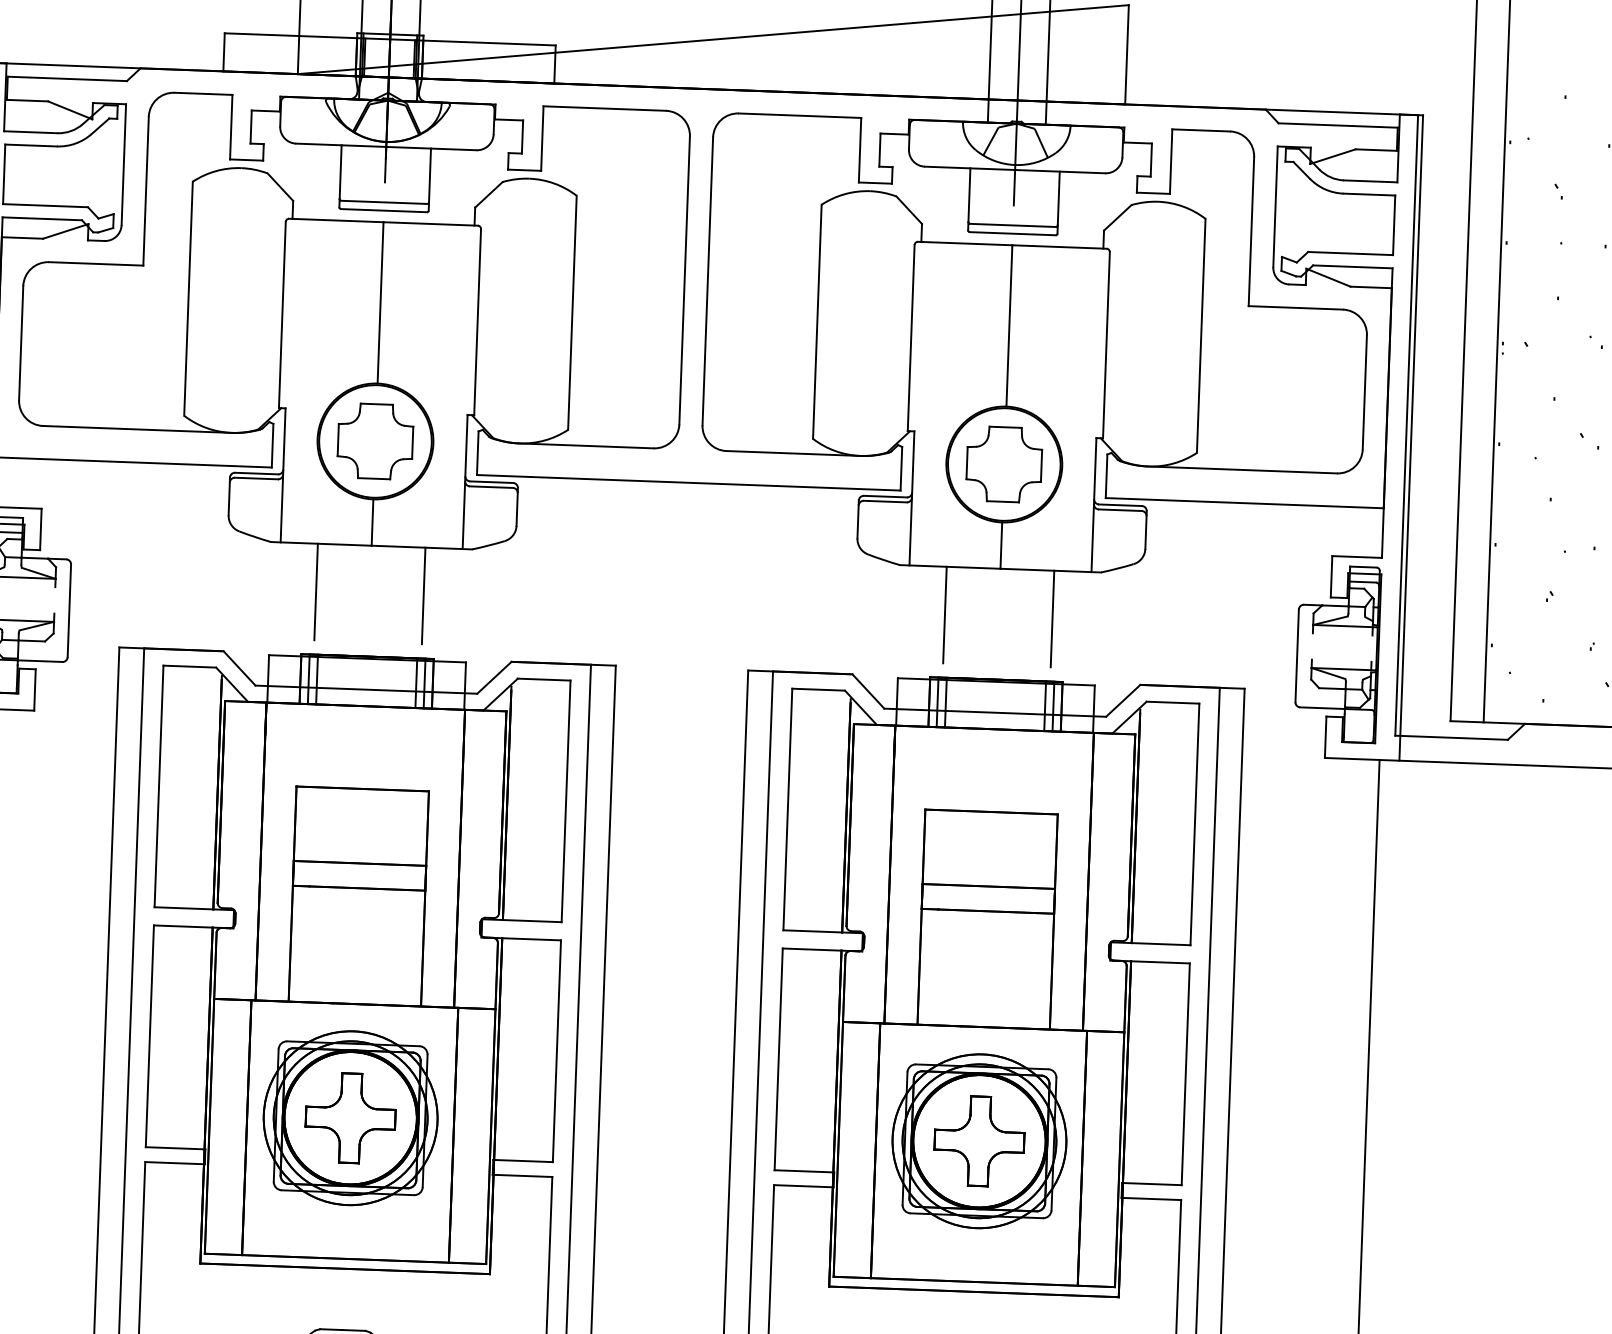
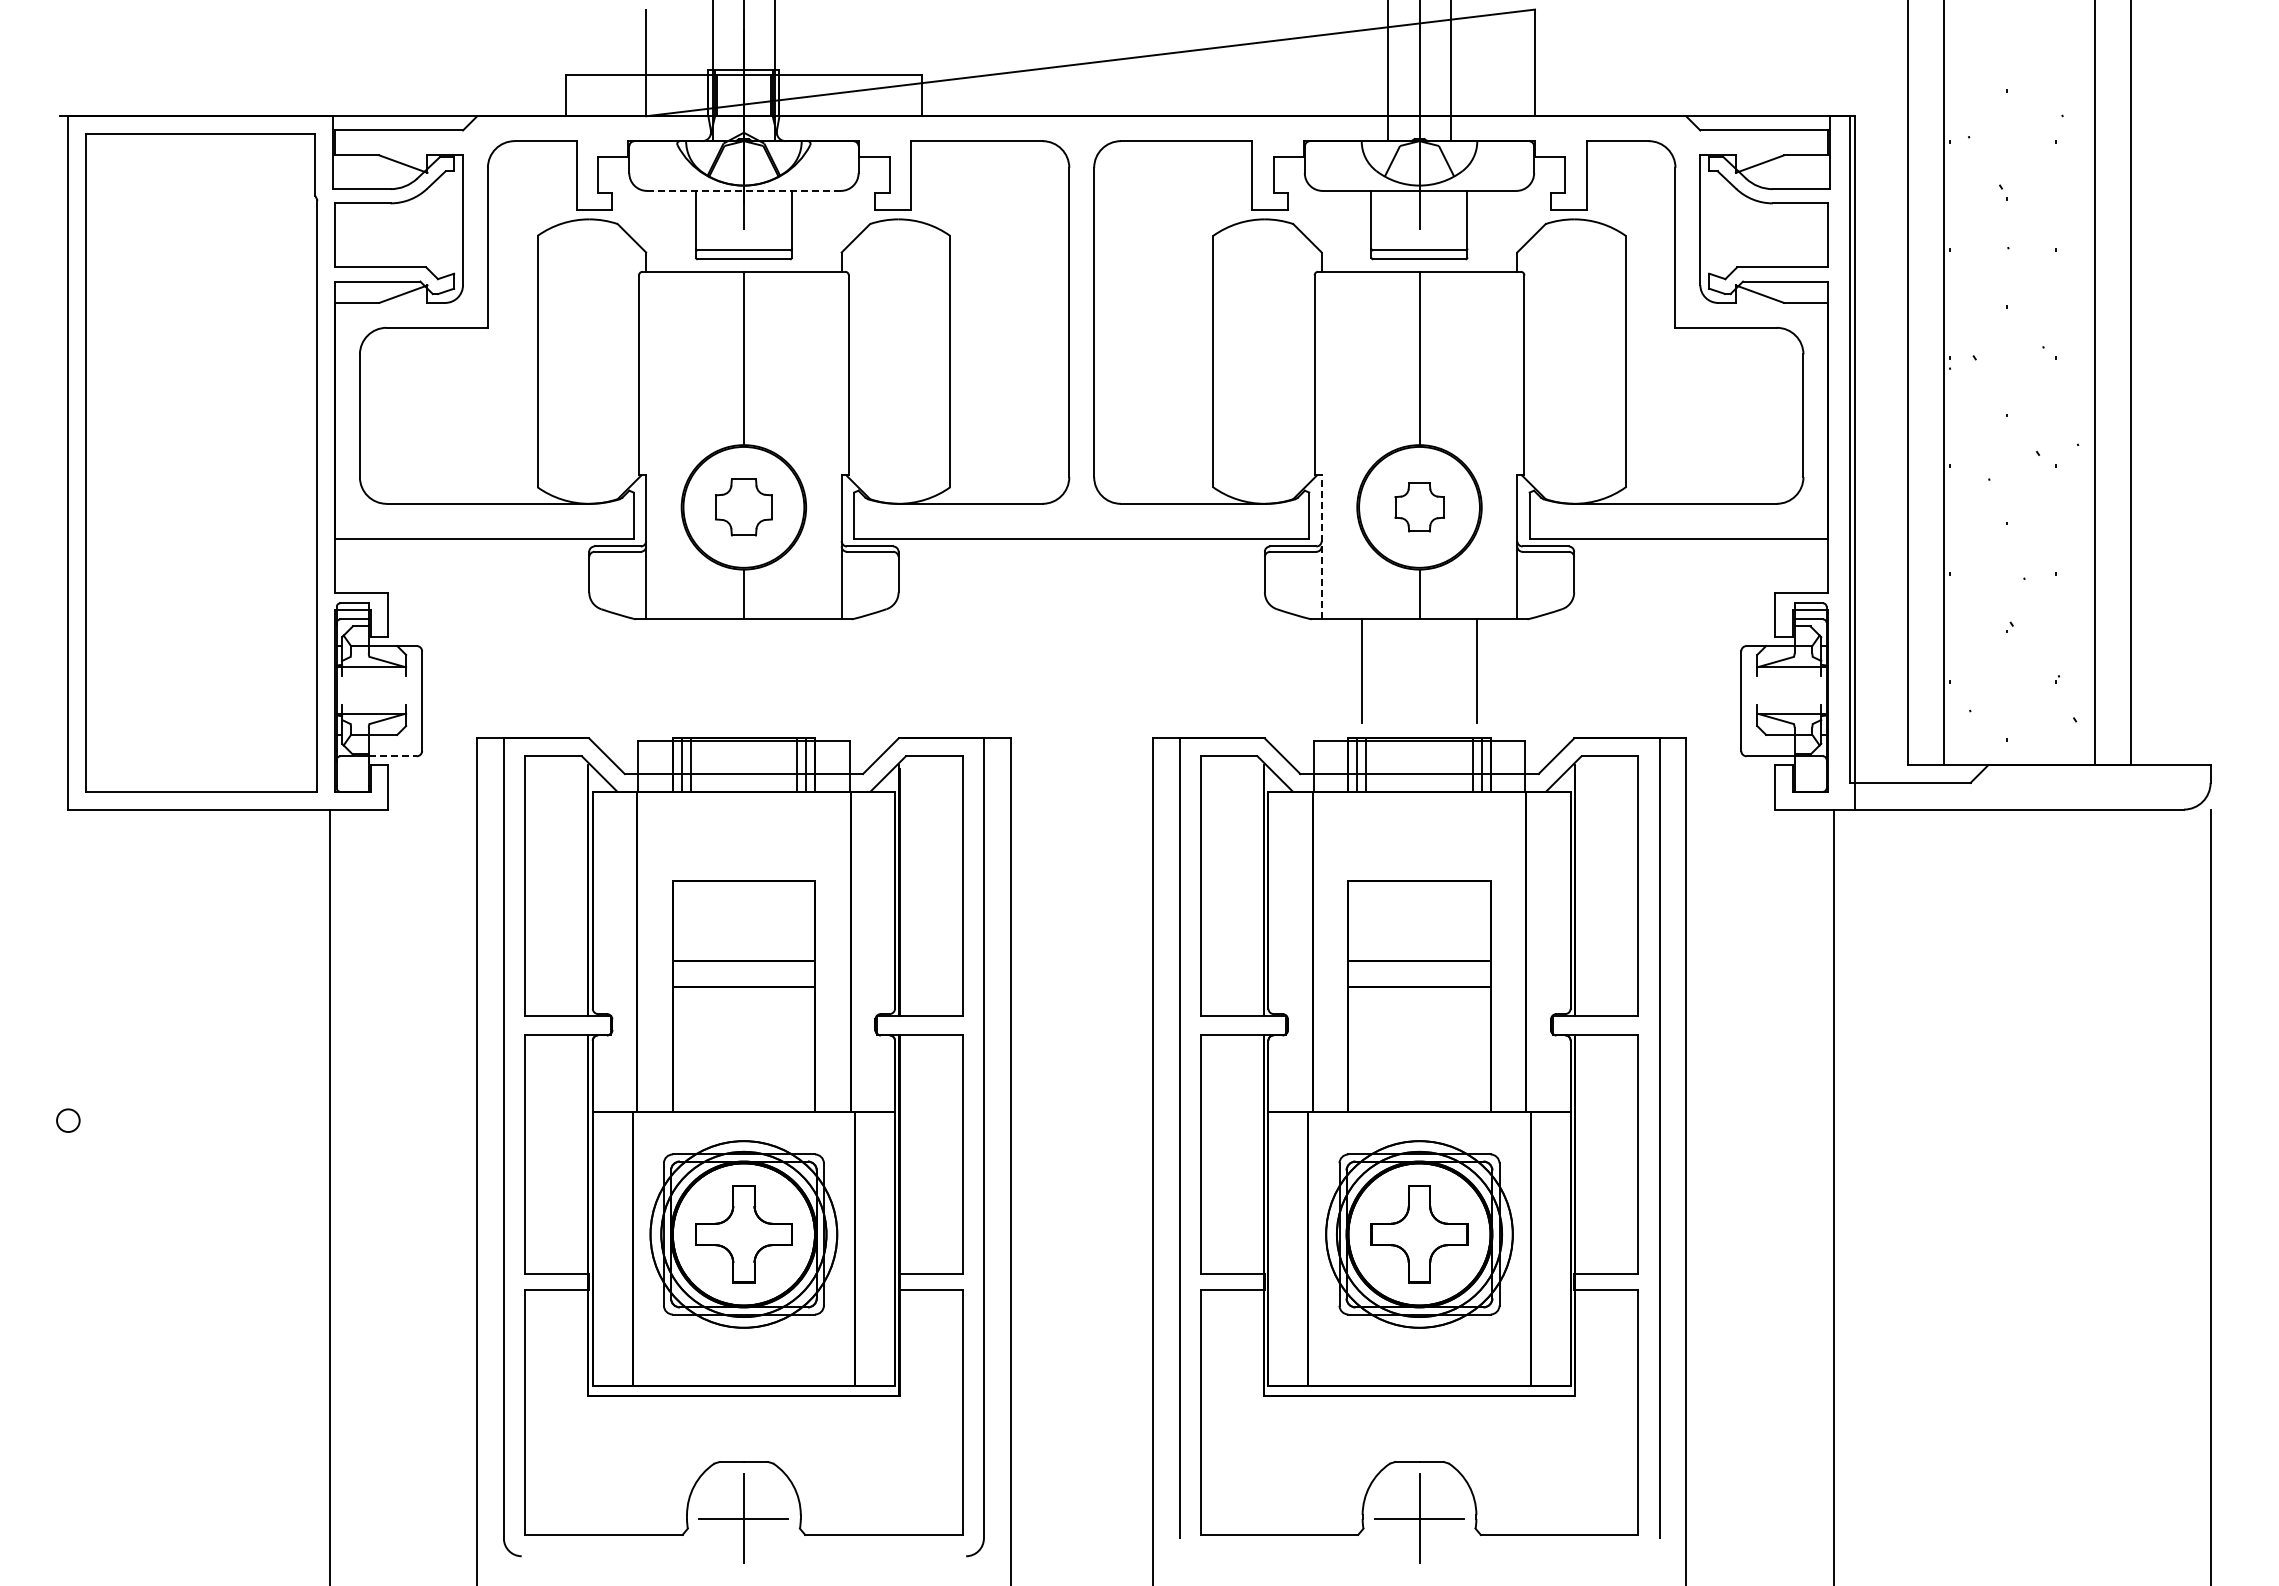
line: (385, 146) -> (743, 190), solid -> dashed
part: (375, 441) -> (743, 507), size x0.7
part: (1004, 464) -> (1419, 507), size x0.6
line: (911, 497) -> (1321, 546), solid -> dashed
line: (316, 592) -> (686, 671), removed
line: (423, 596) -> (801, 671), removed
line: (40, 661) -> (393, 756), solid -> dashed

